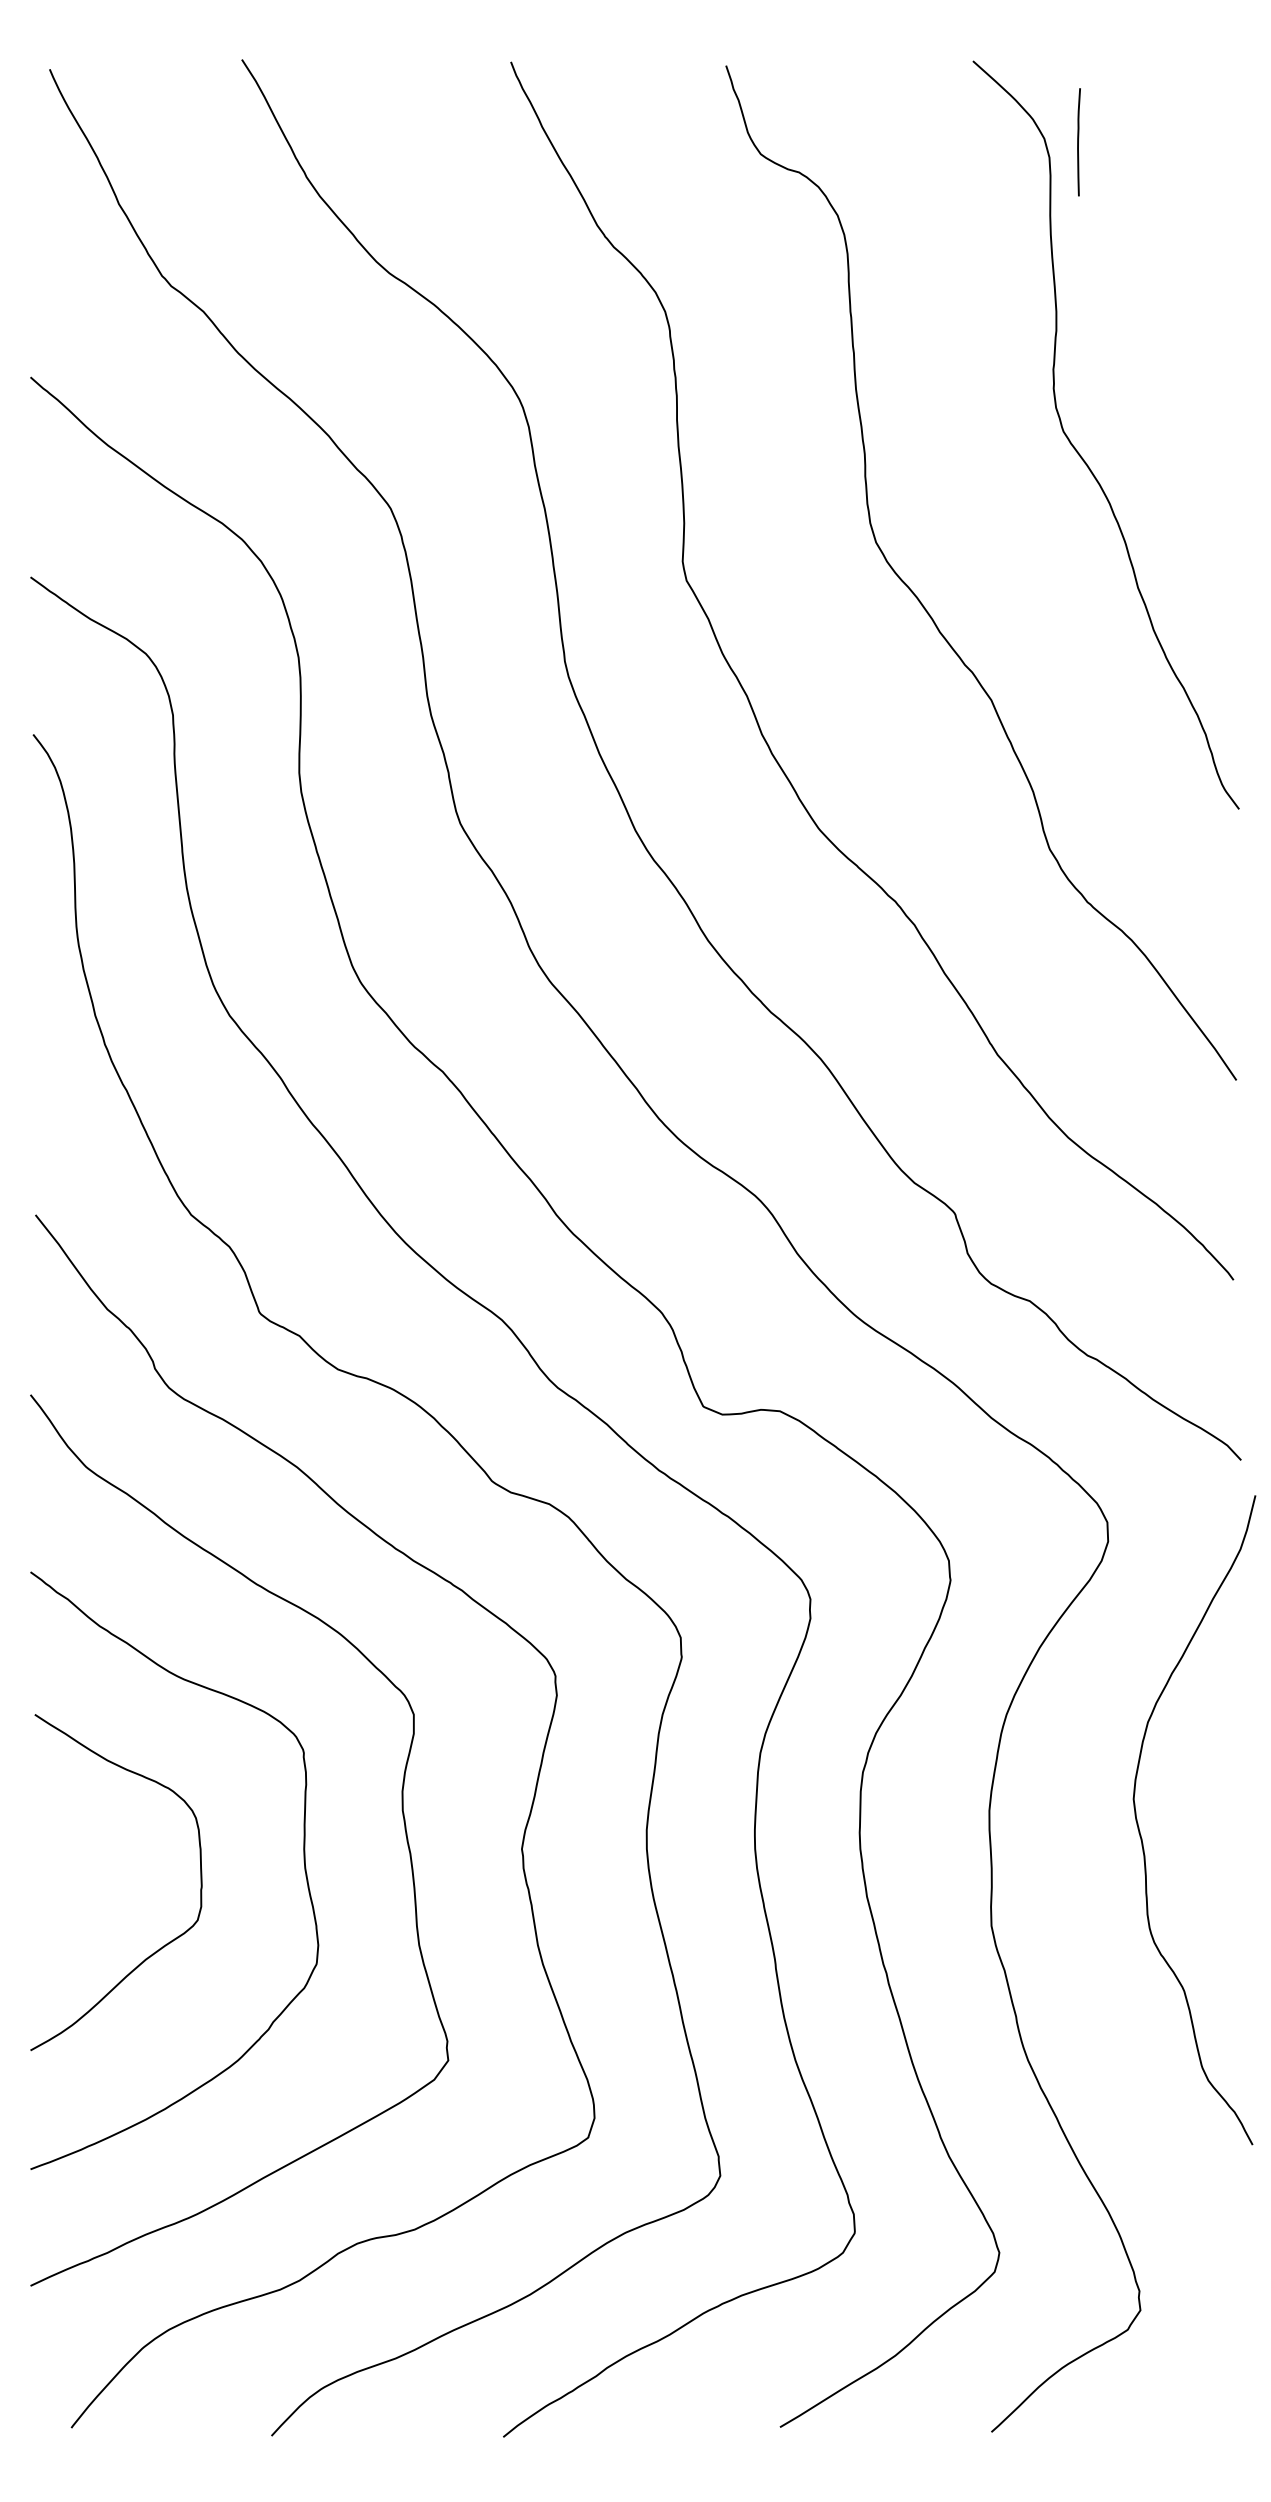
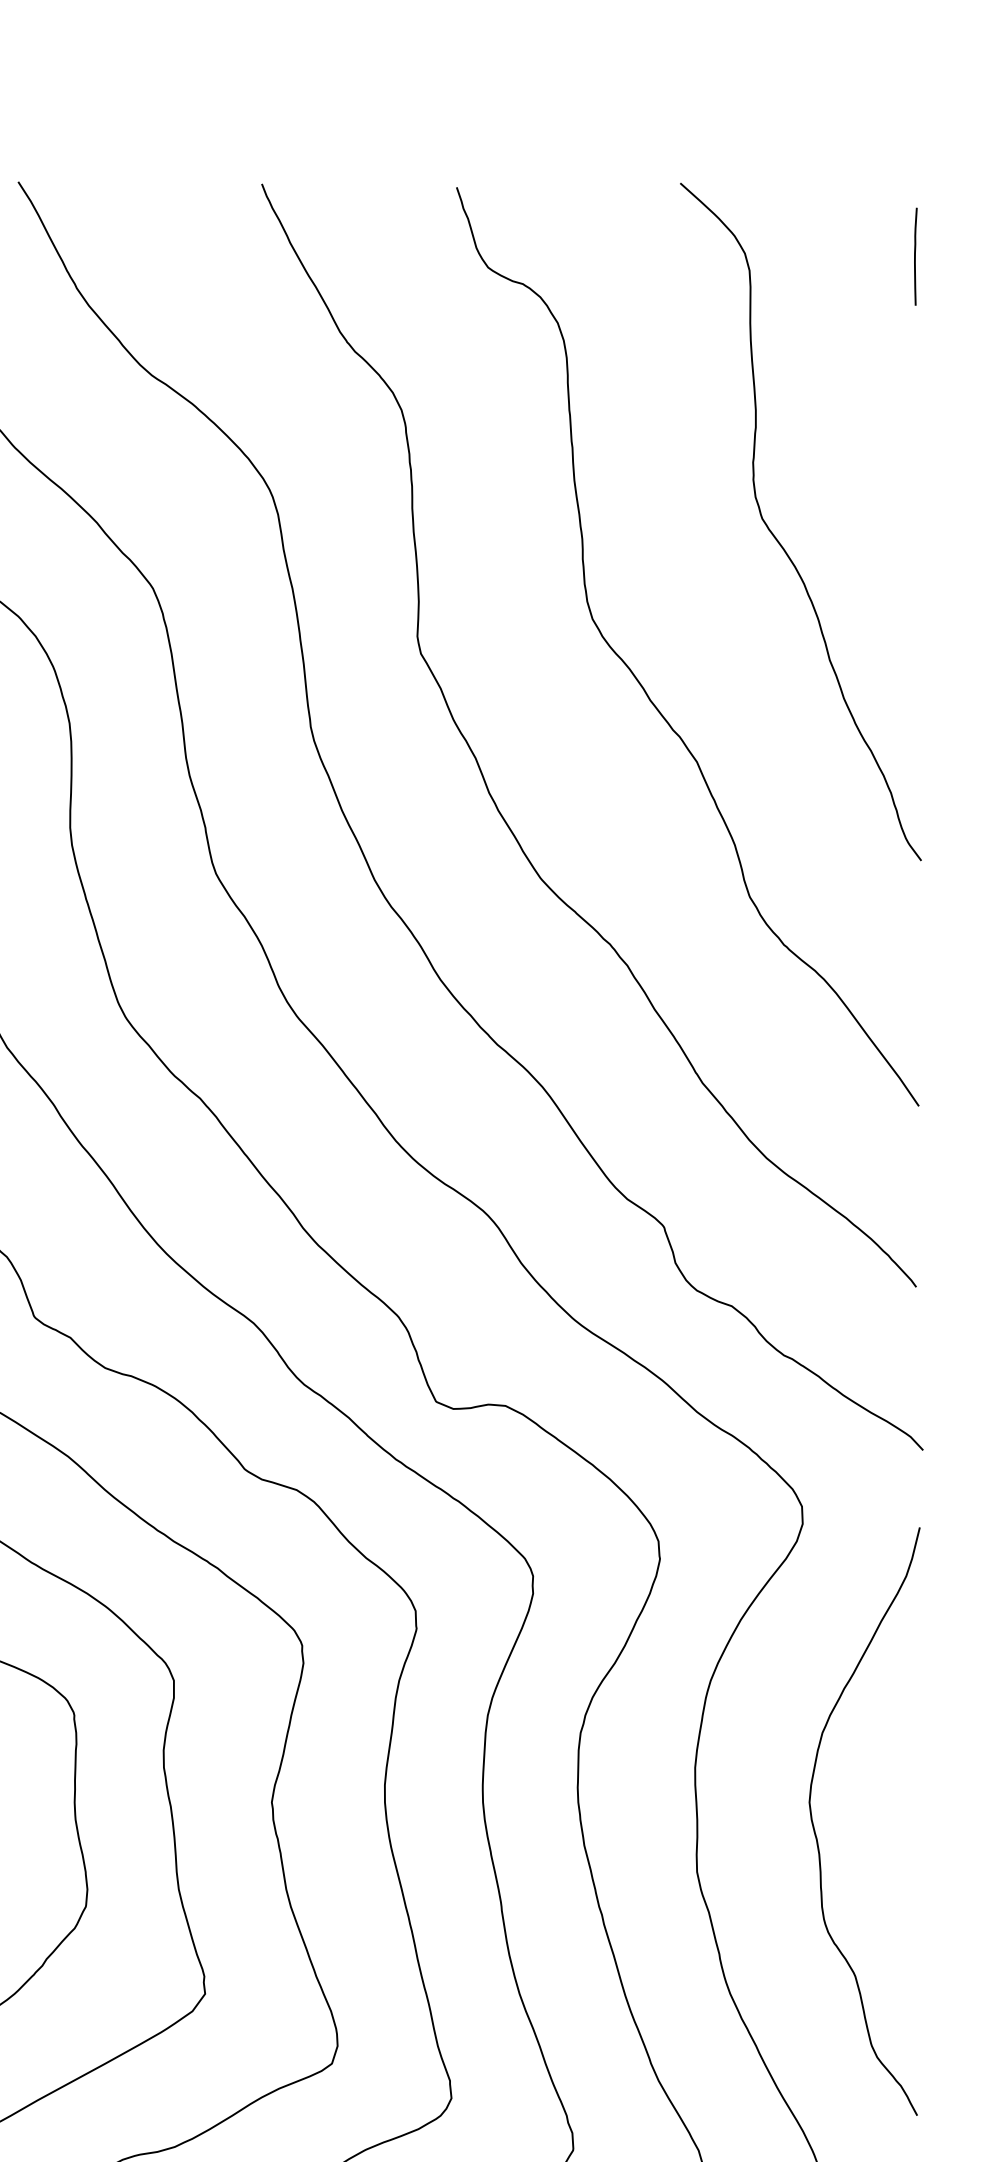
line: (1078, 142) -> (915, 256), moved
curve: (1142, 1838) -> (817, 1838), moved

